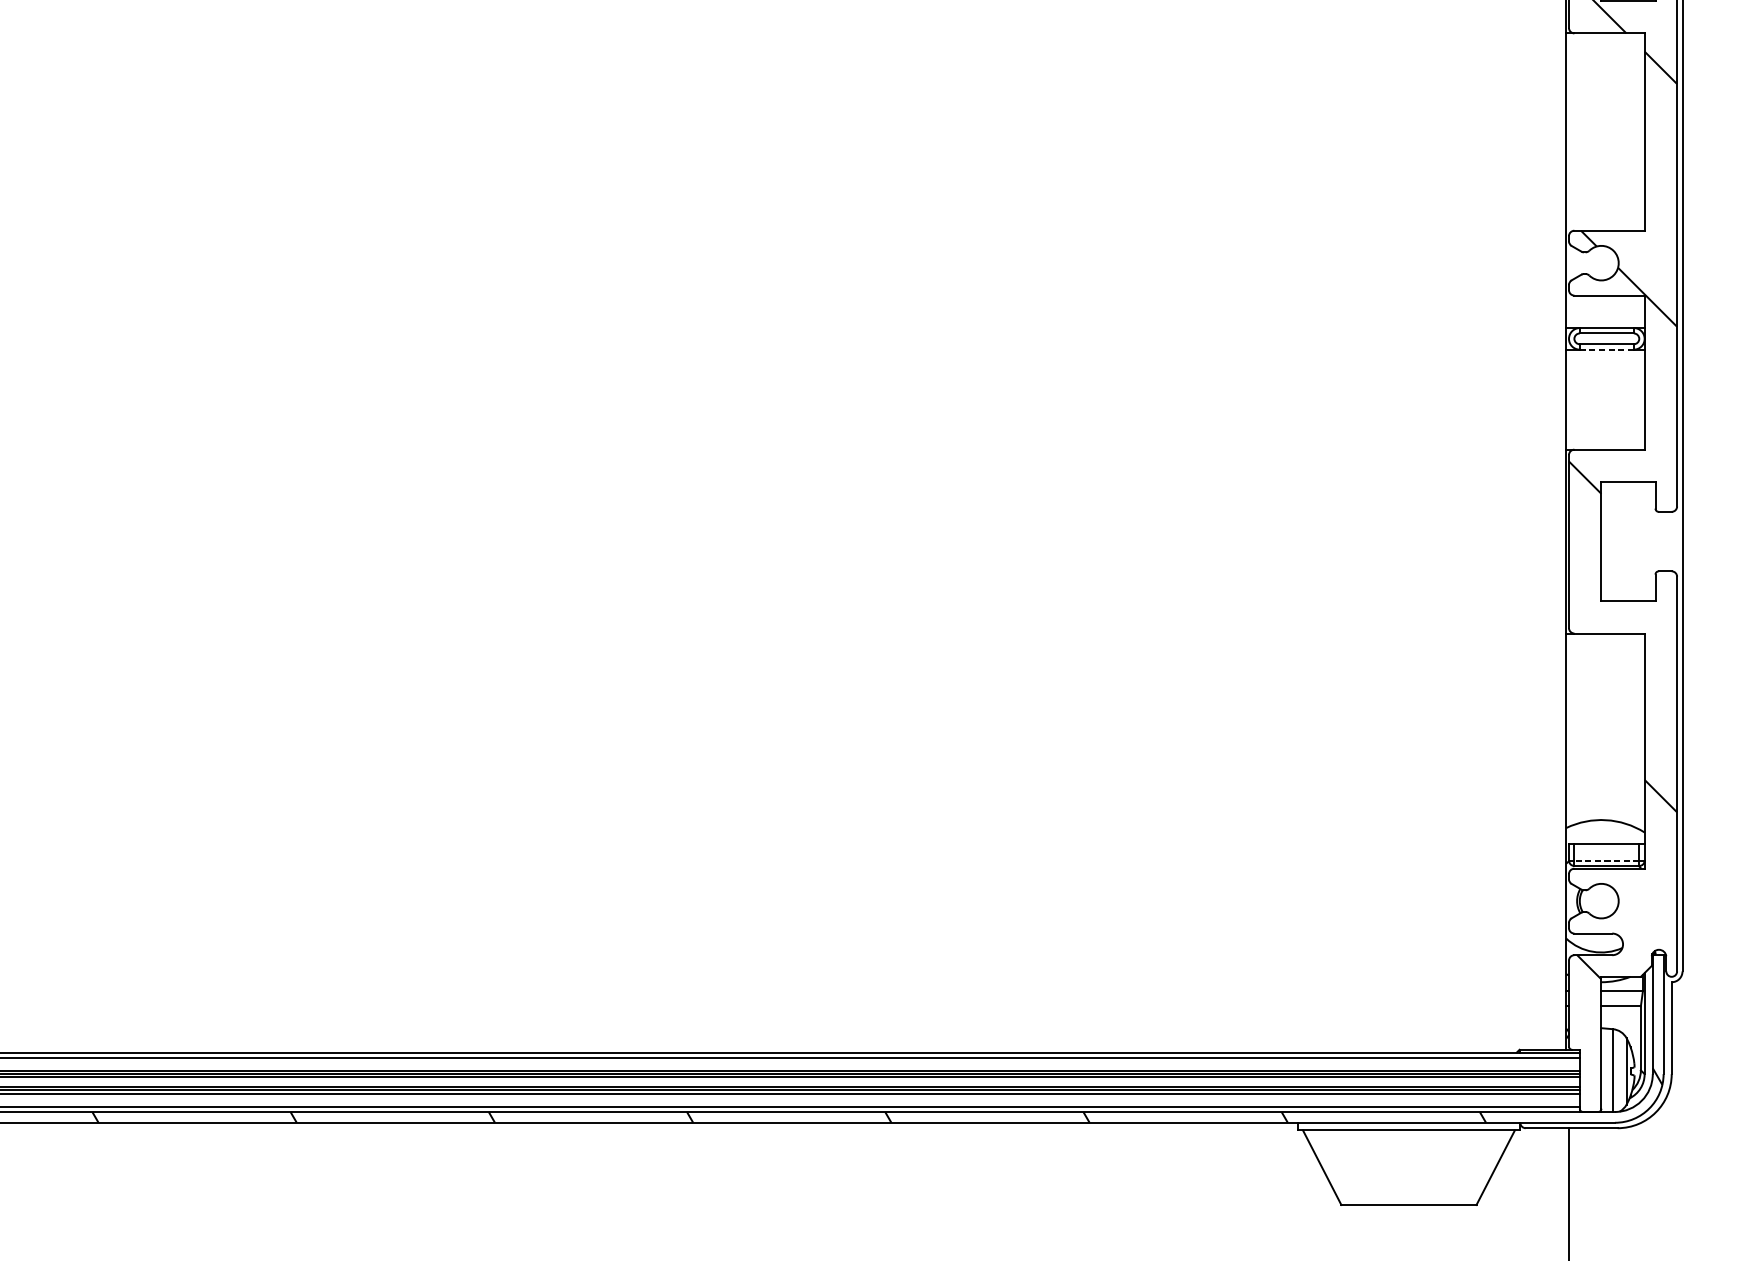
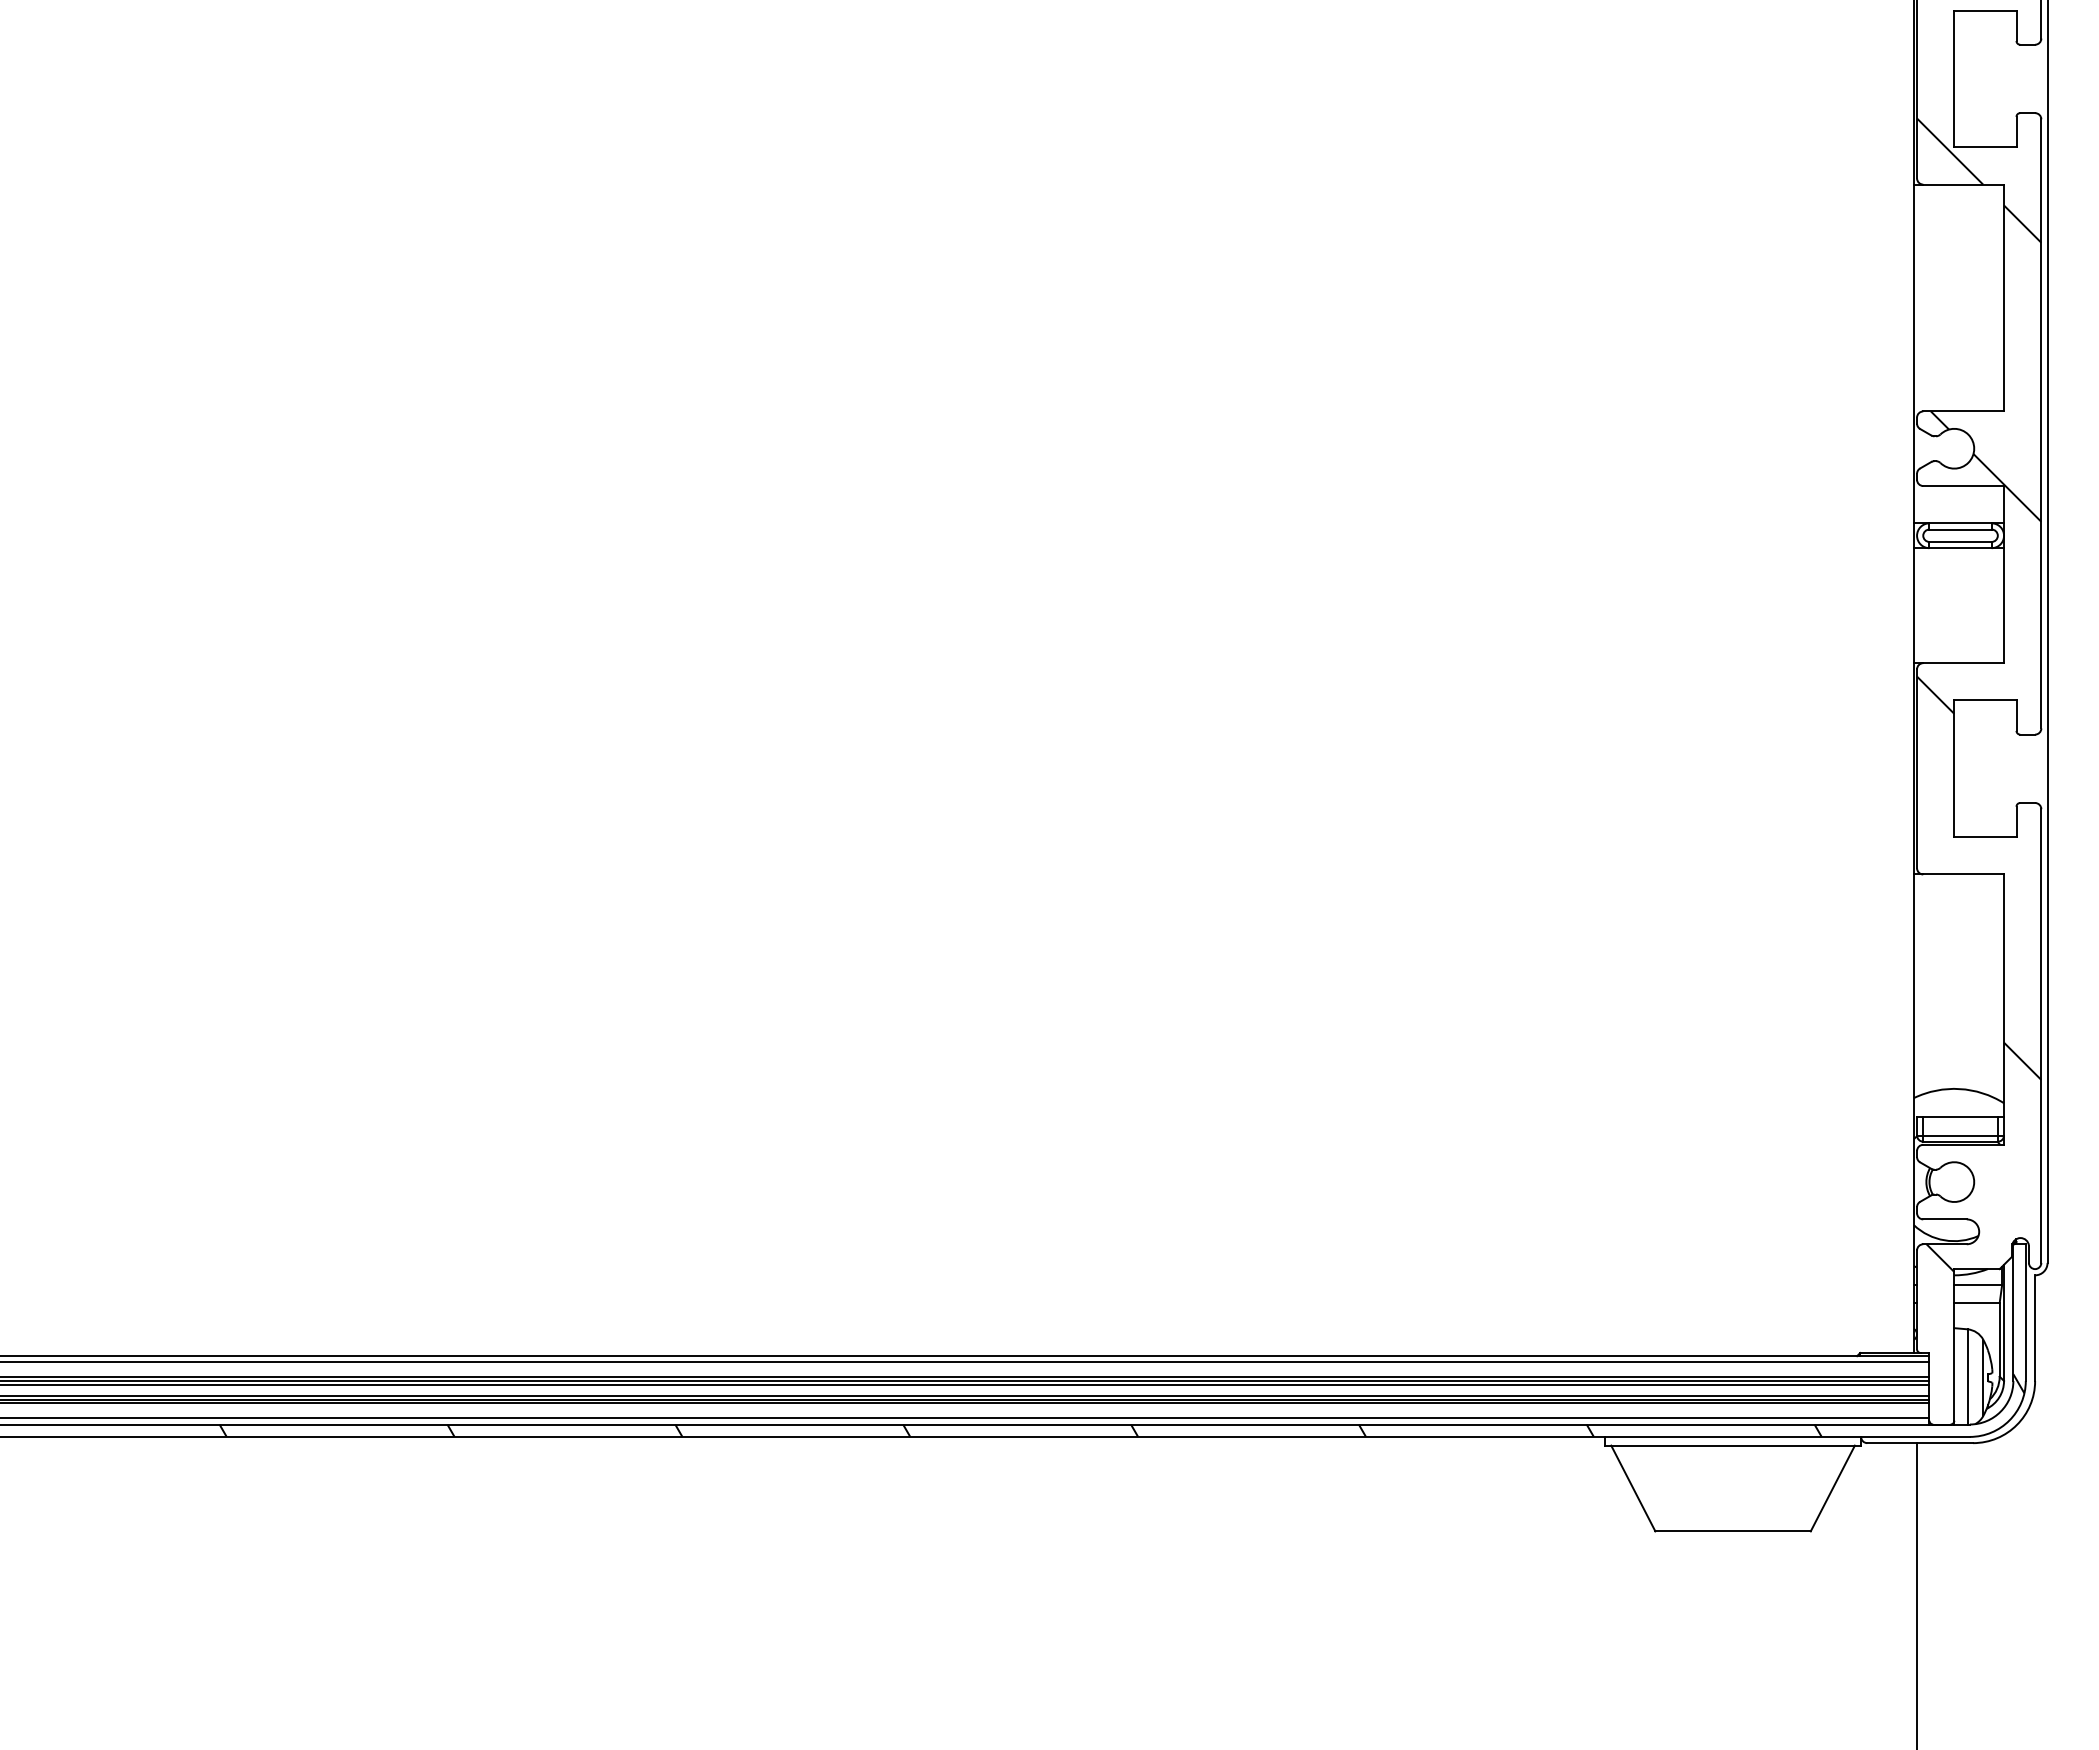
line: (1607, 349) -> (1961, 548), dashed -> solid
line: (1606, 860) -> (1960, 1135), dashed -> solid

